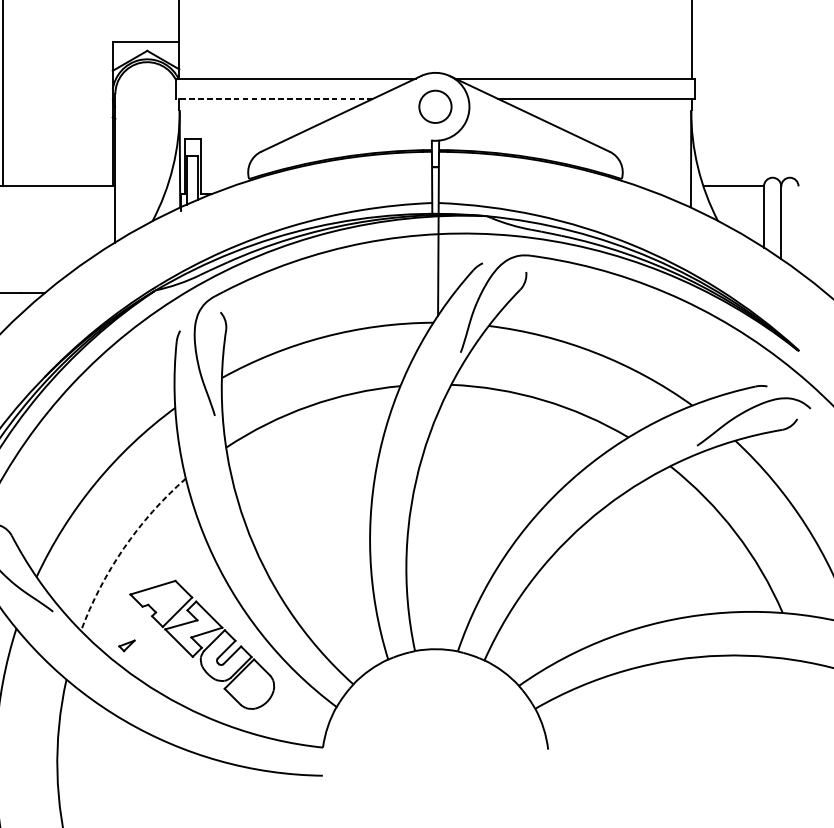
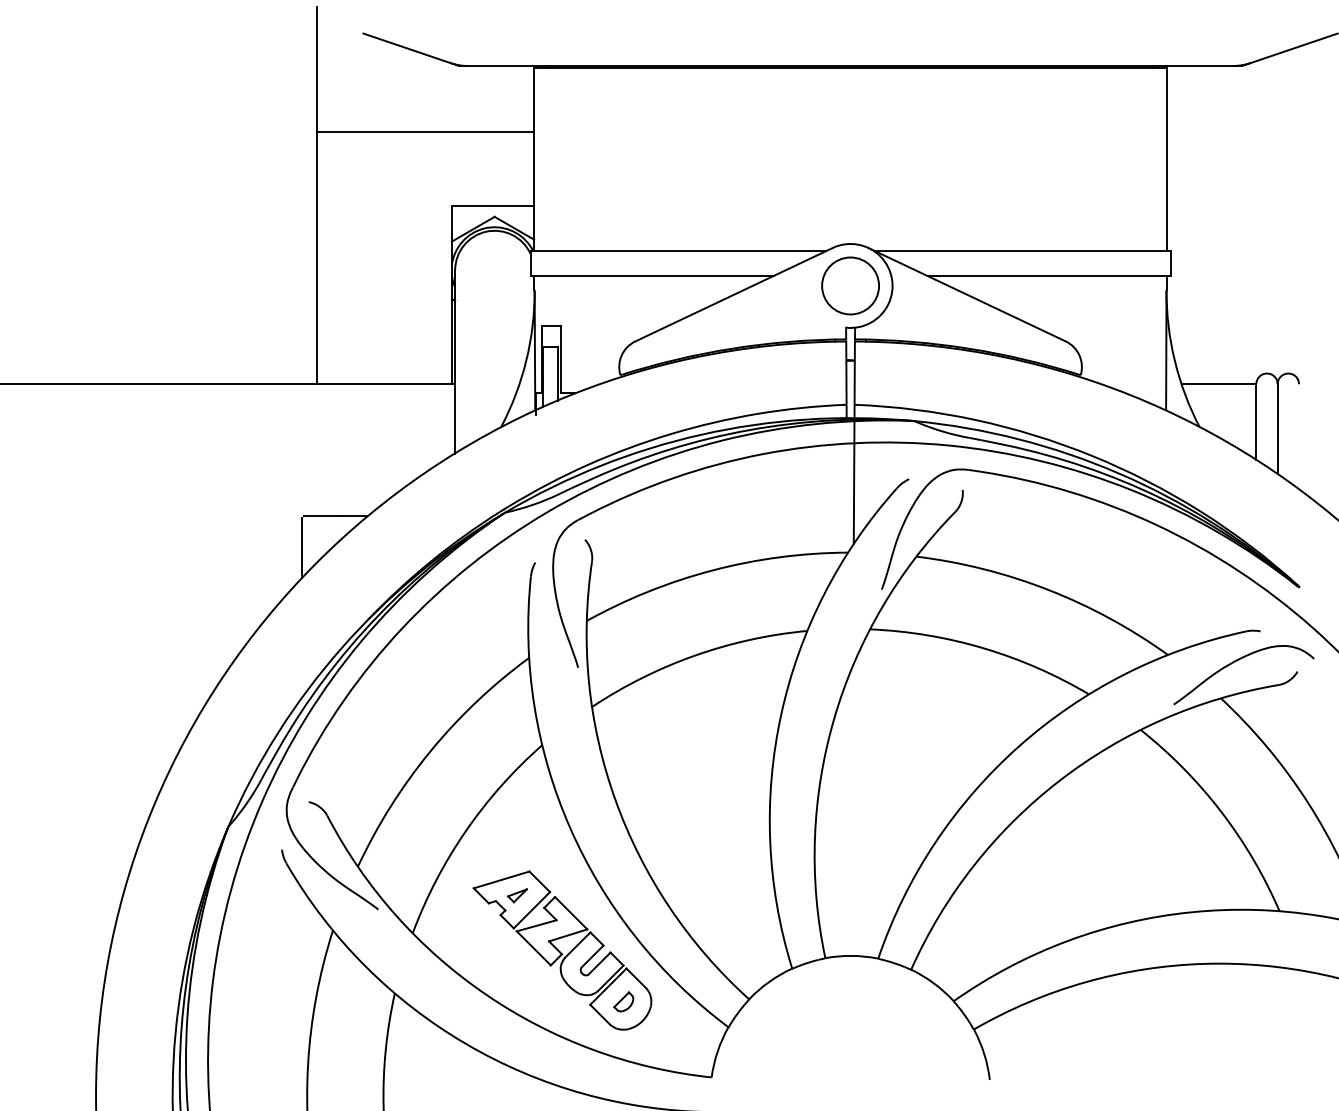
line: (274, 99) -> (651, 276), dashed -> solid
circle: (435, 106) -> (850, 285), size x1.43
arc: (123, 548) -> (465, 831), dashed -> solid
part: (126, 645) -> (517, 895), moved
part: (251, 686) -> (623, 1001), added

